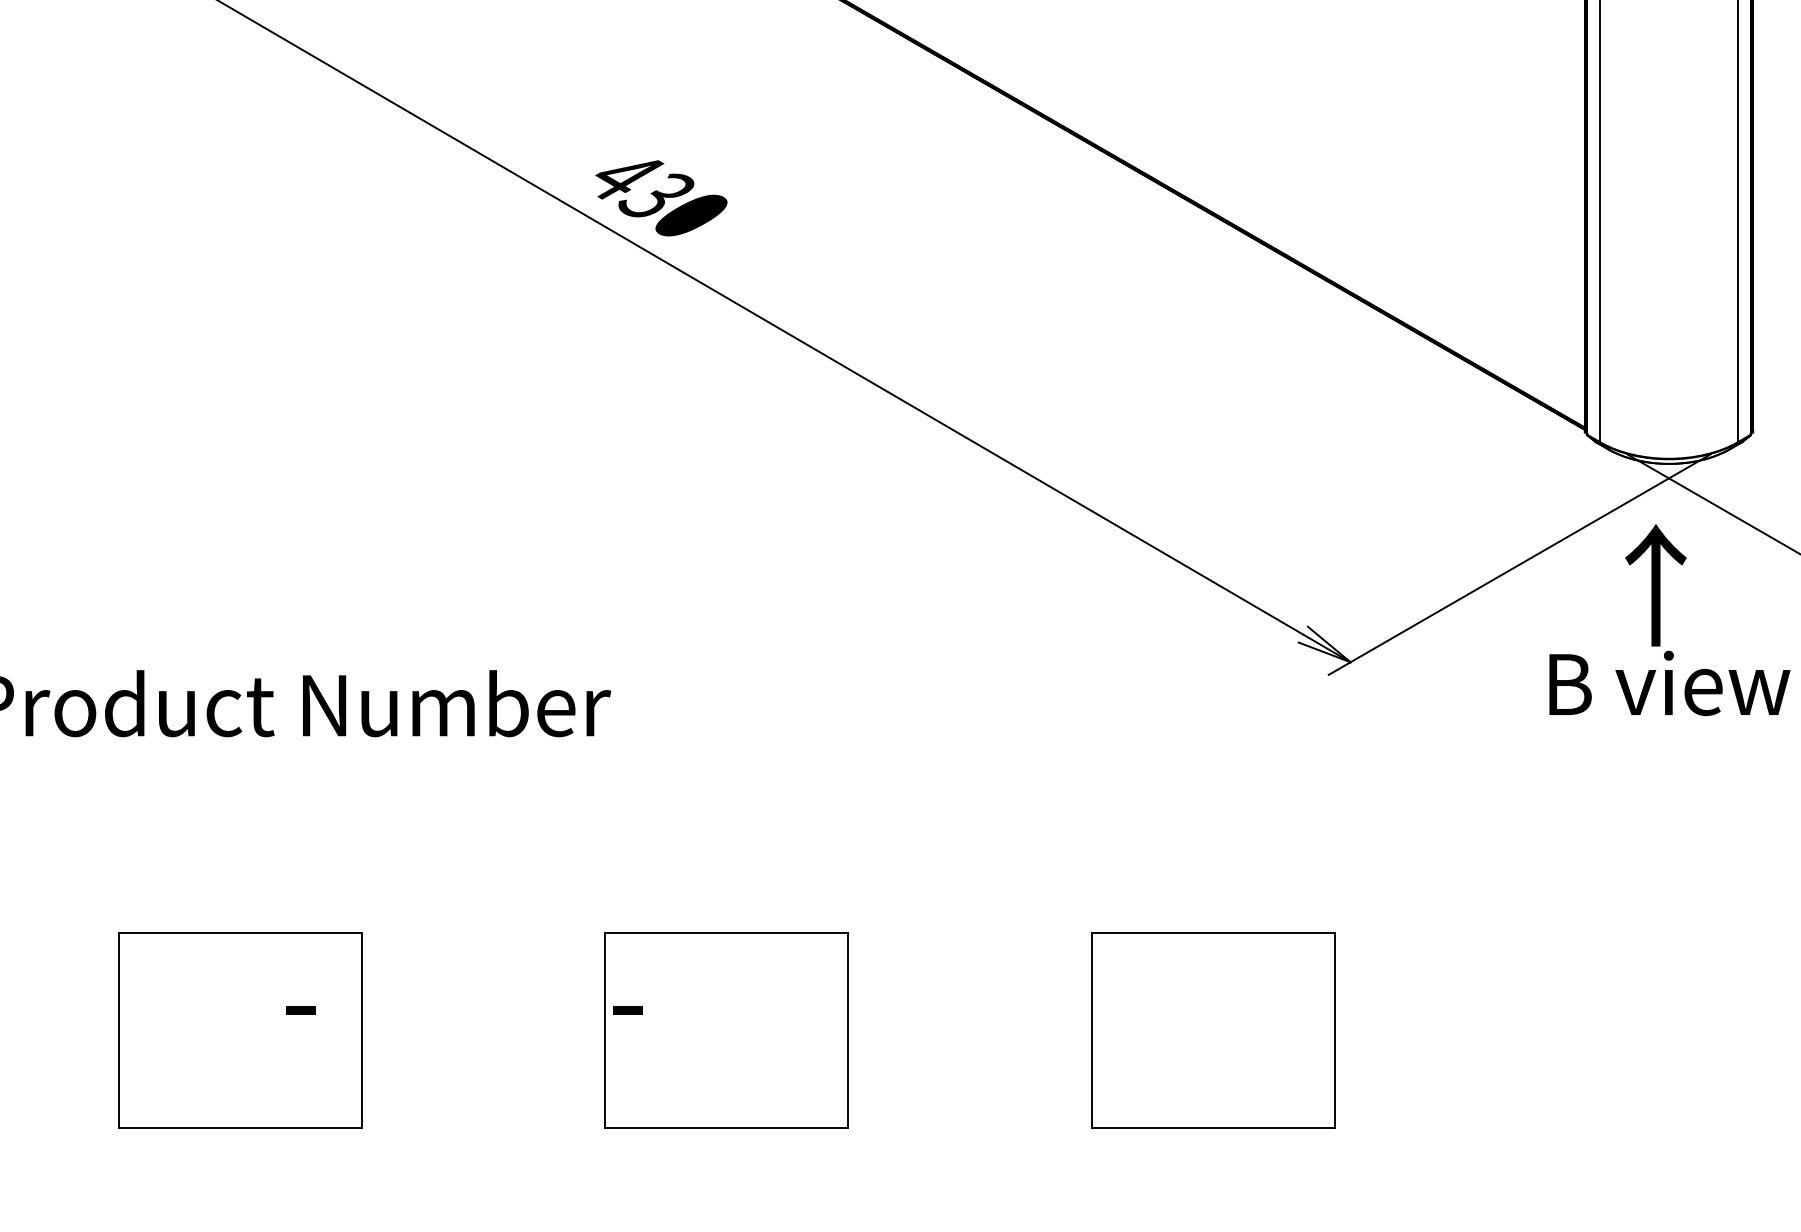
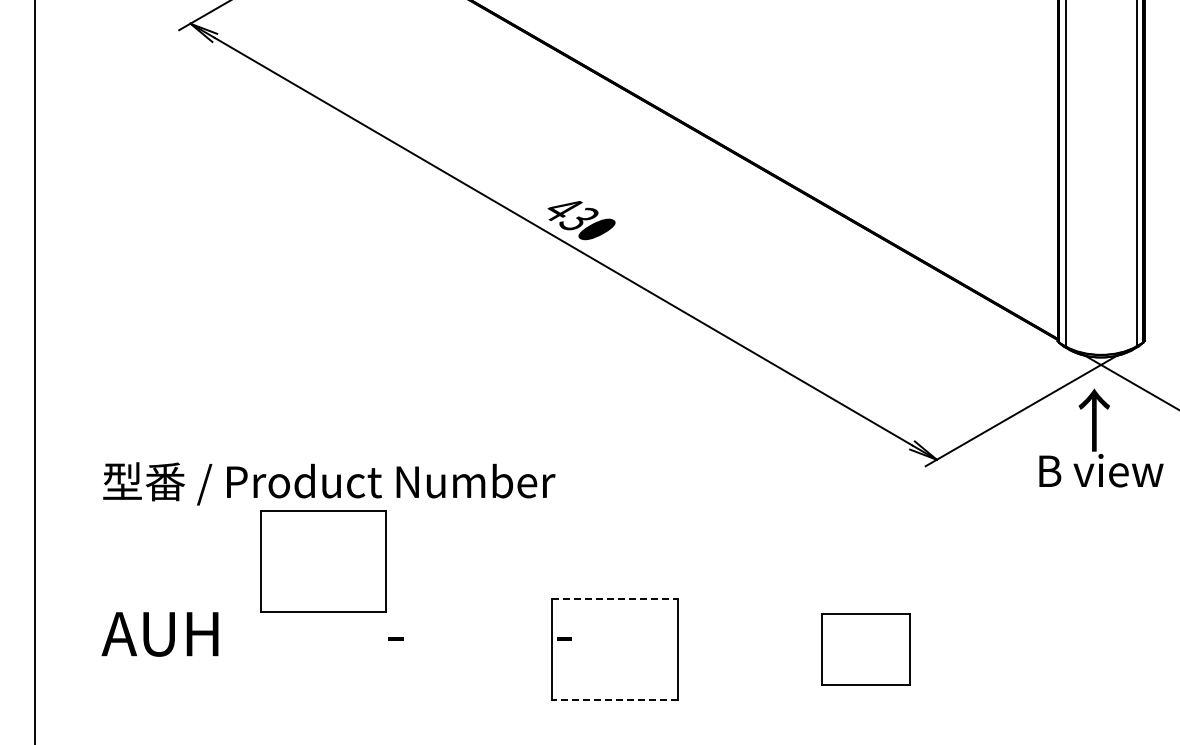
line: (727, 933) -> (615, 599), solid -> dashed
part: (240, 1030) -> (323, 561), moved
part: (1212, 1030) -> (865, 649), size x0.7
line: (727, 1127) -> (615, 699), solid -> dashed

